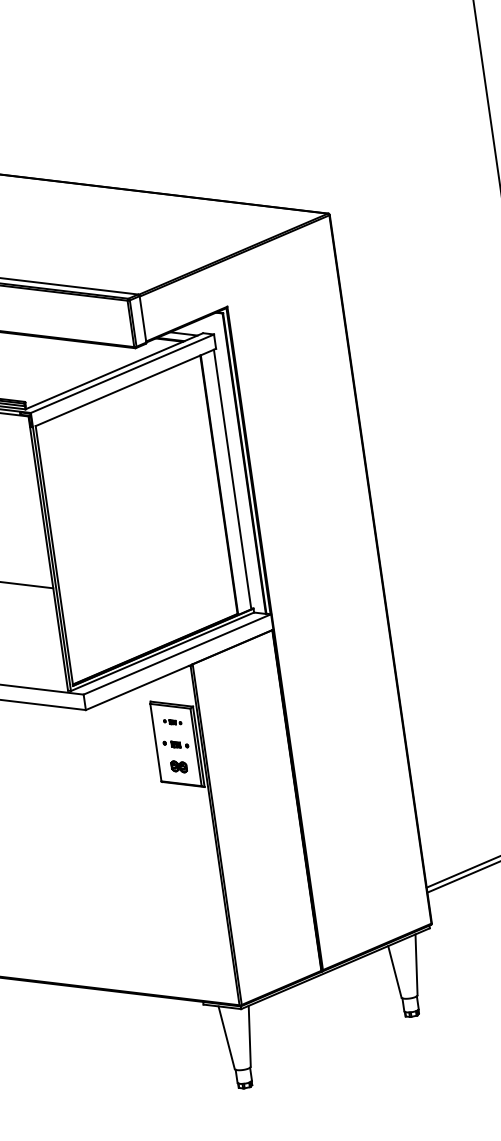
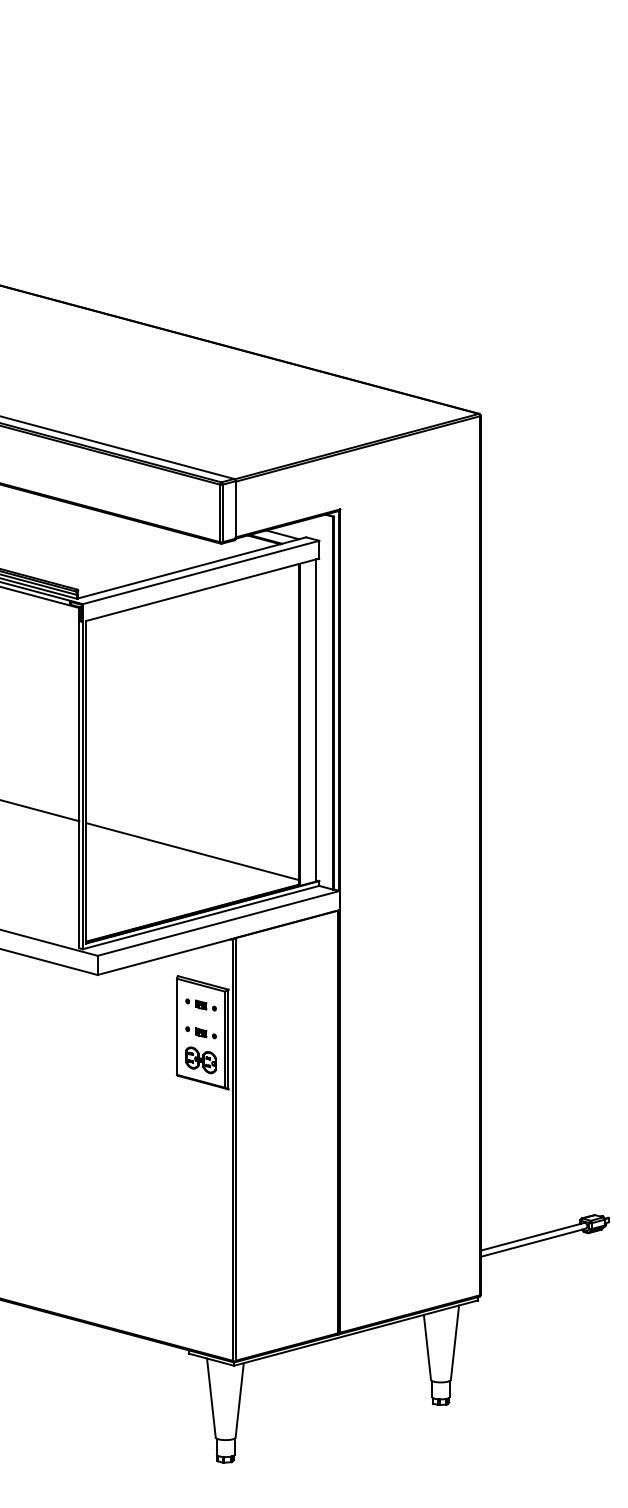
line: (147, 599) -> (192, 851), added
part: (172, 721) -> (200, 1004), size x1.43
part: (178, 767) -> (200, 1060), size x1.67

